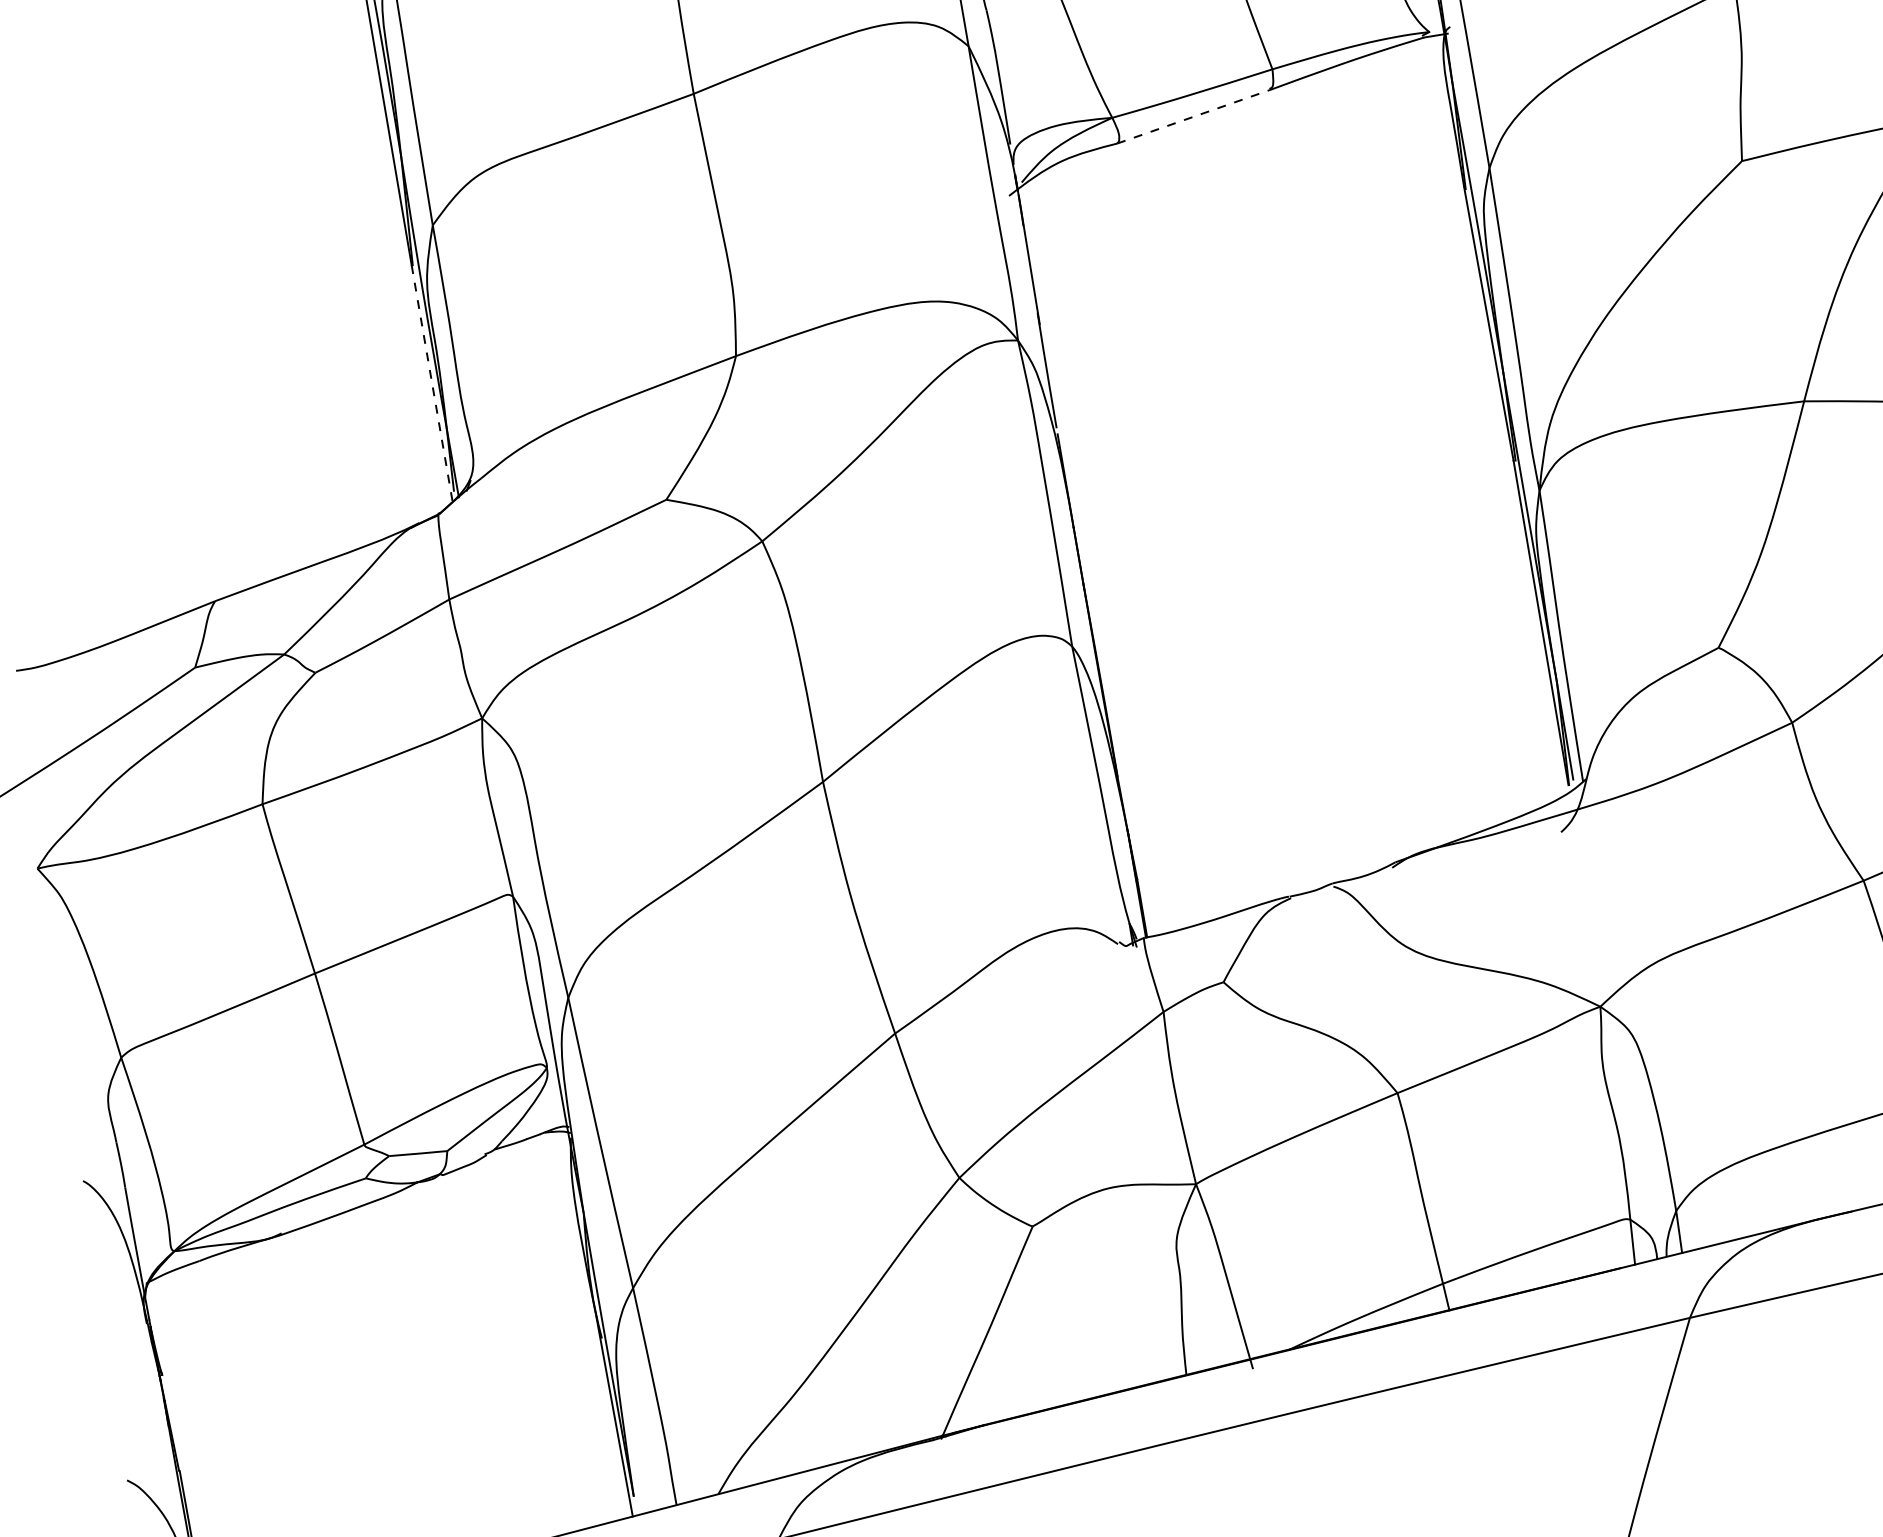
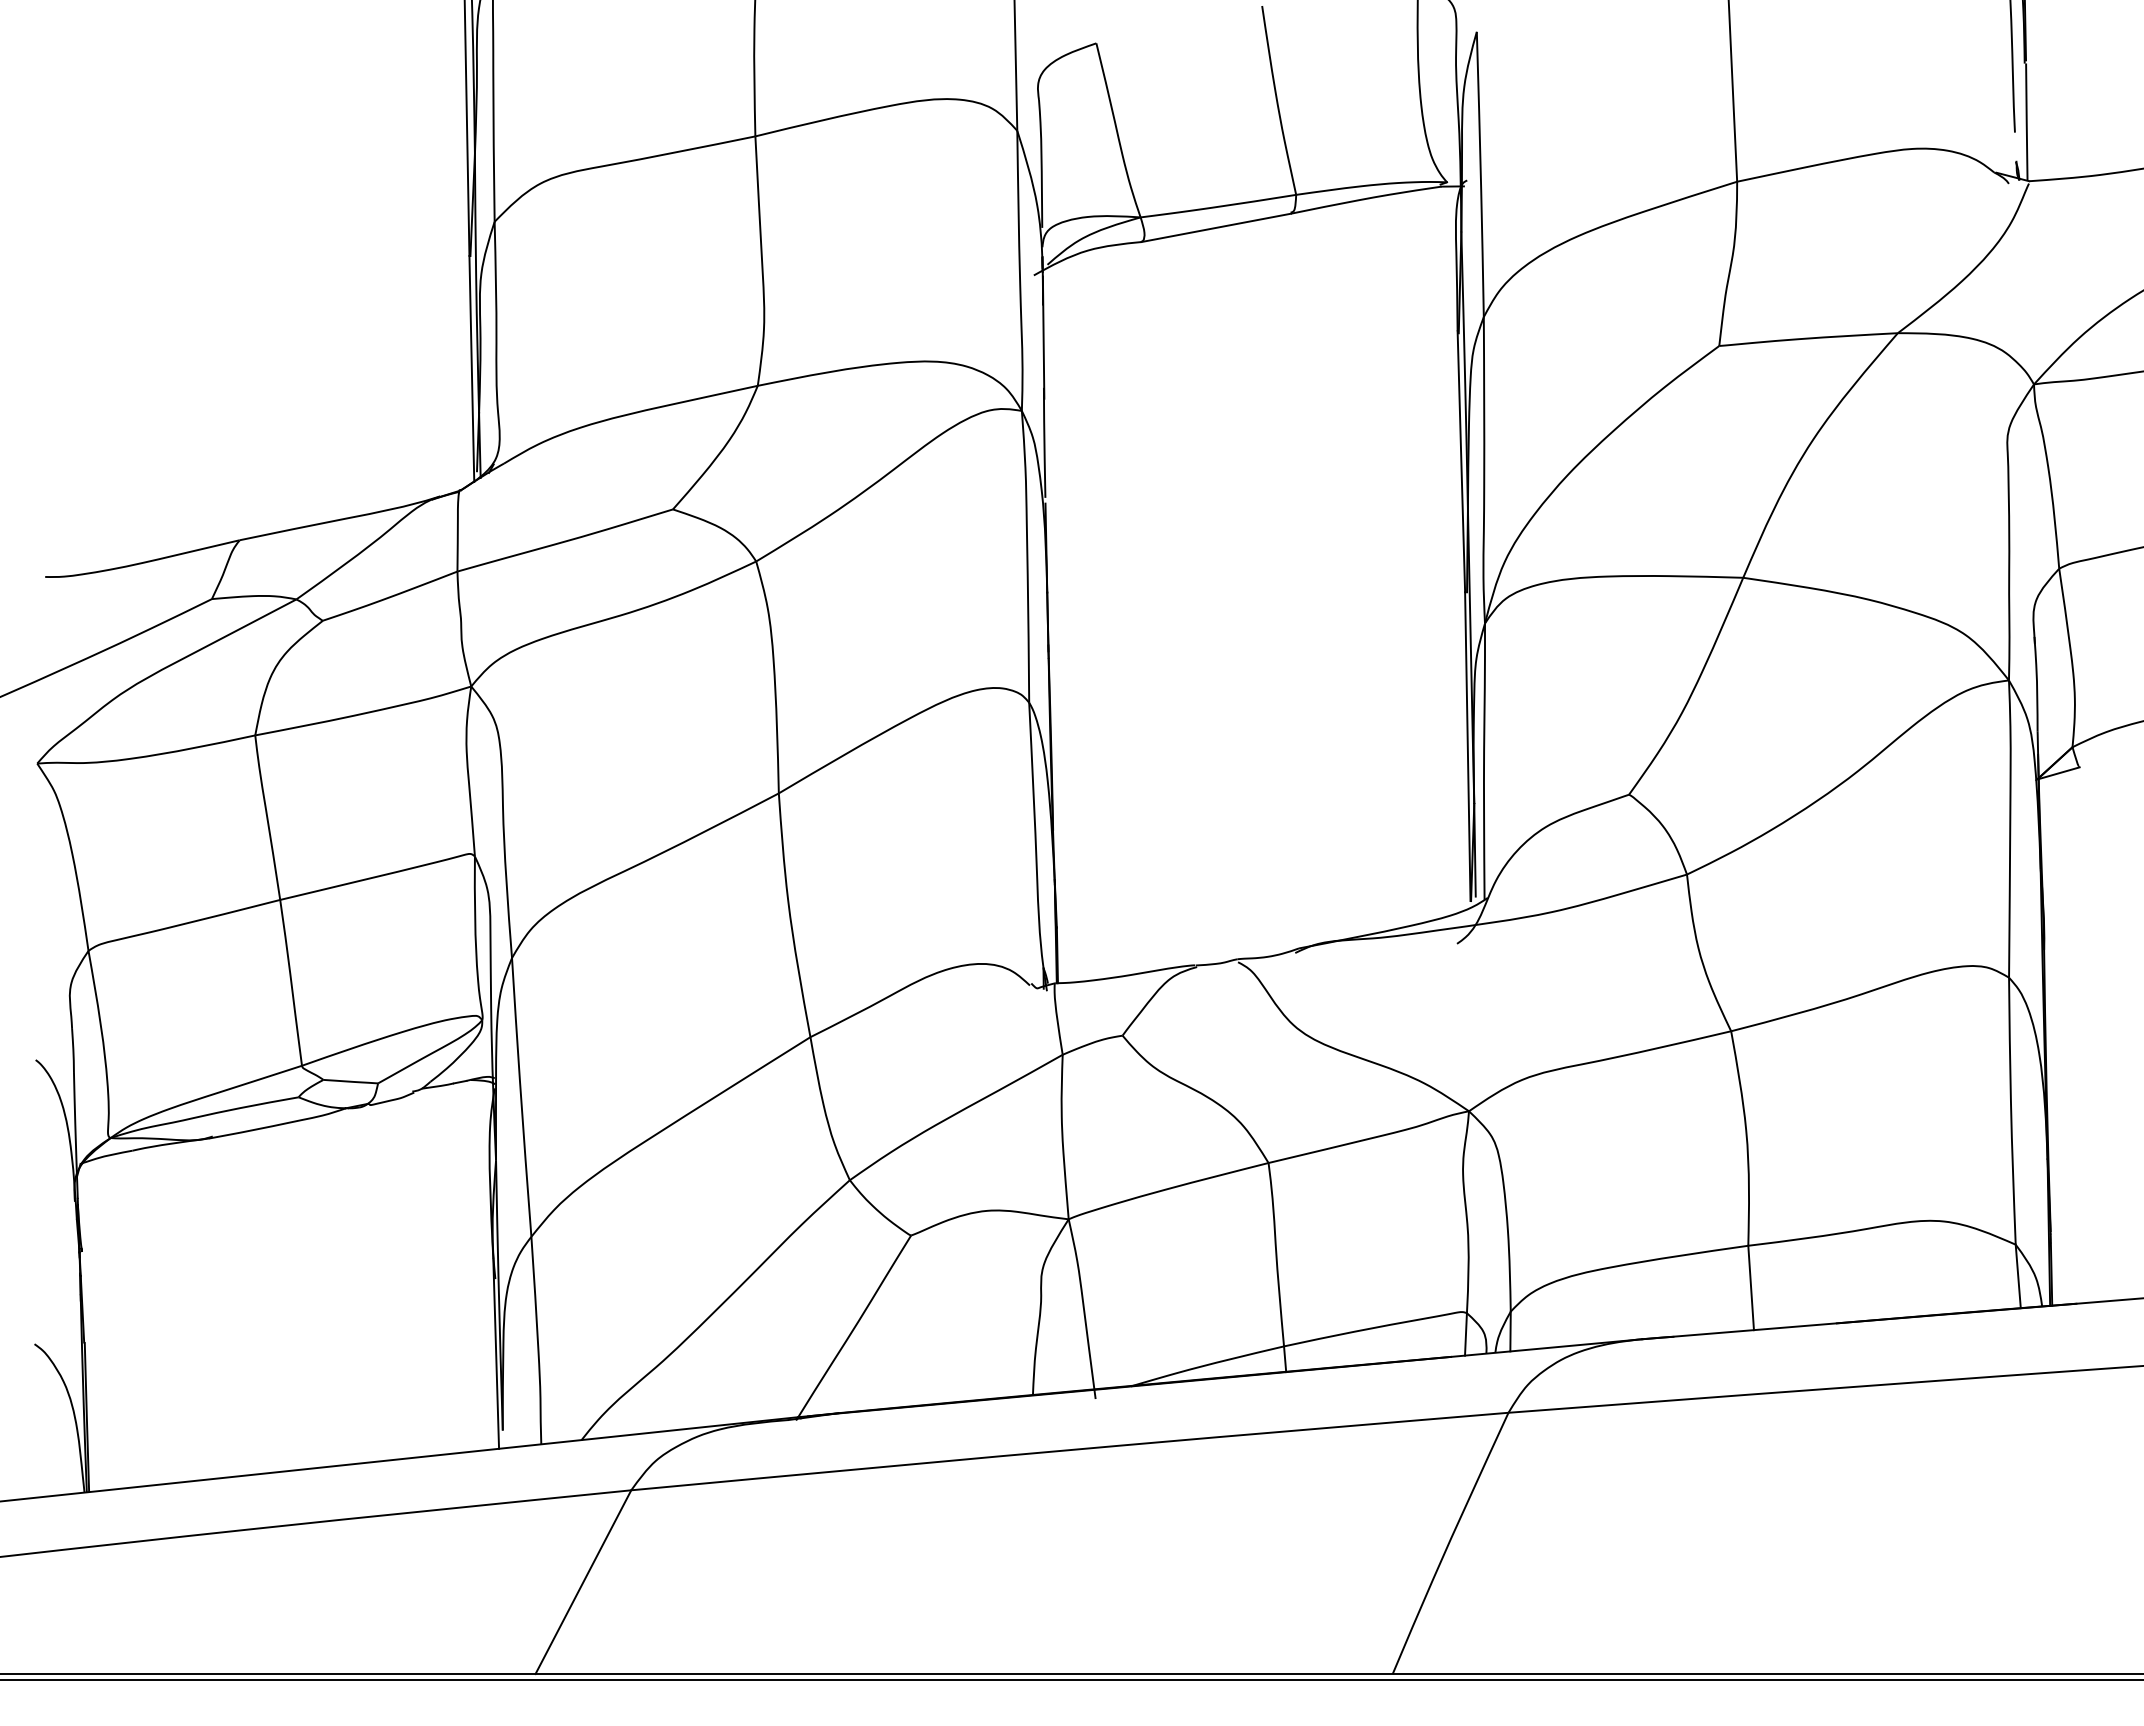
line: (1193, 116) -> (1216, 227), dashed -> solid
line: (431, 384) -> (471, 369), dashed -> solid

